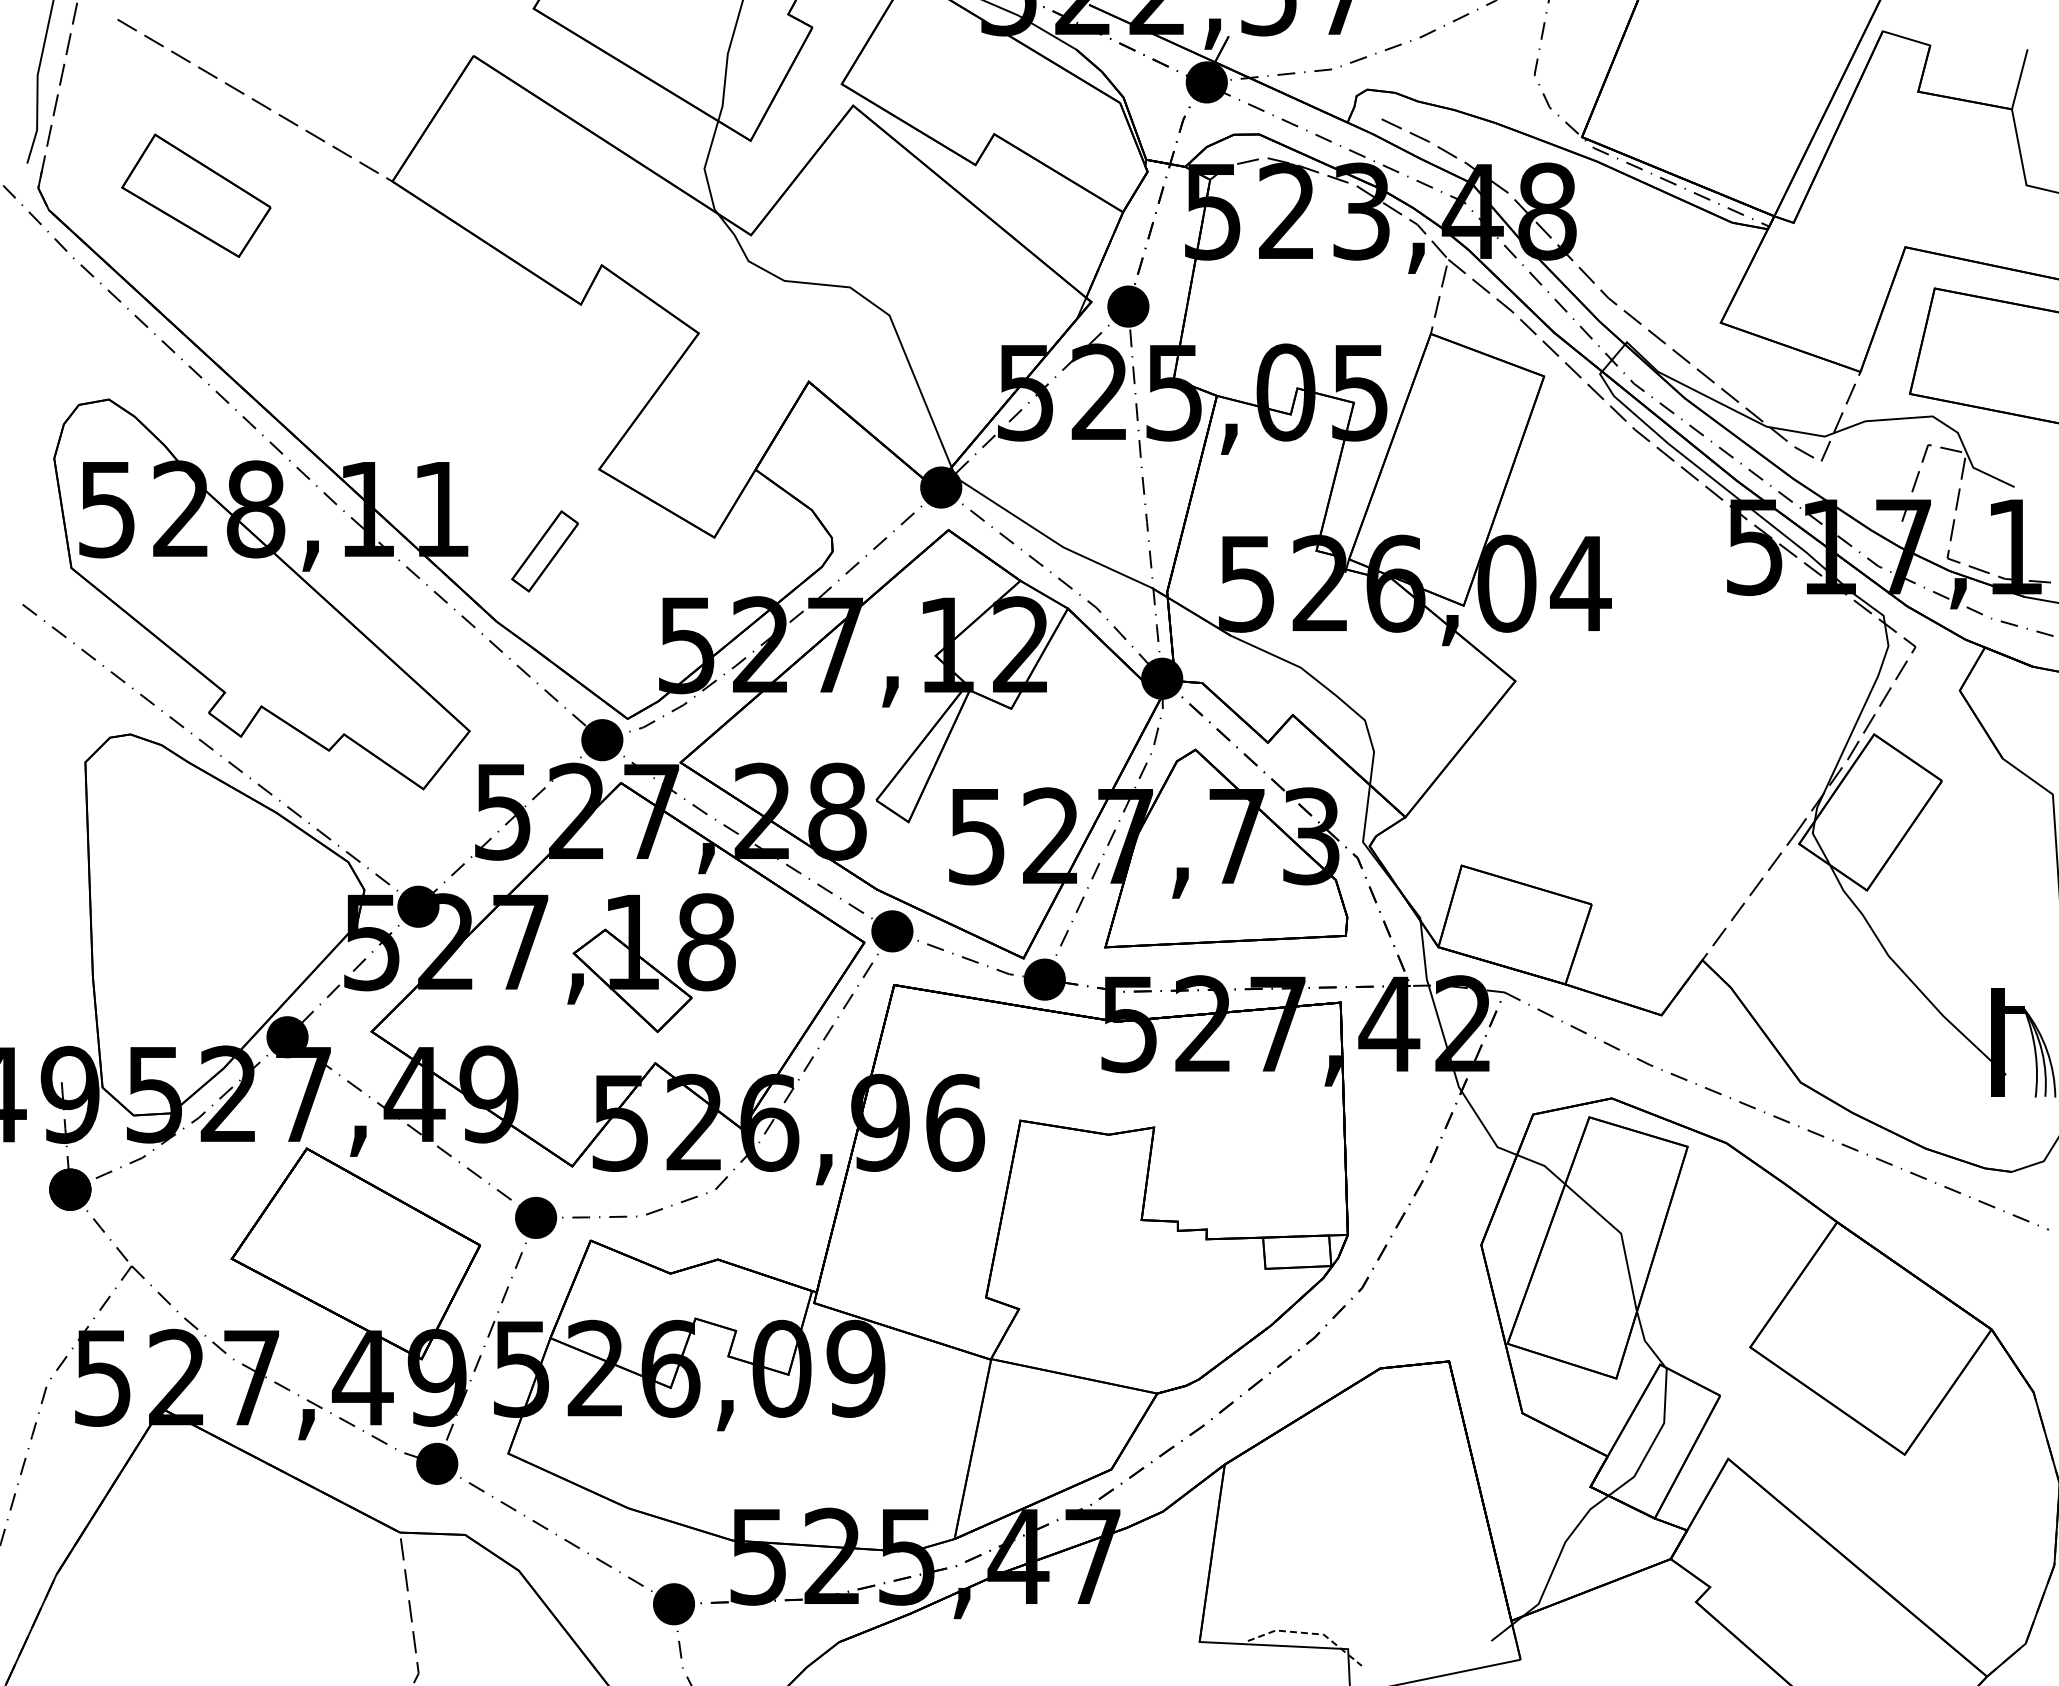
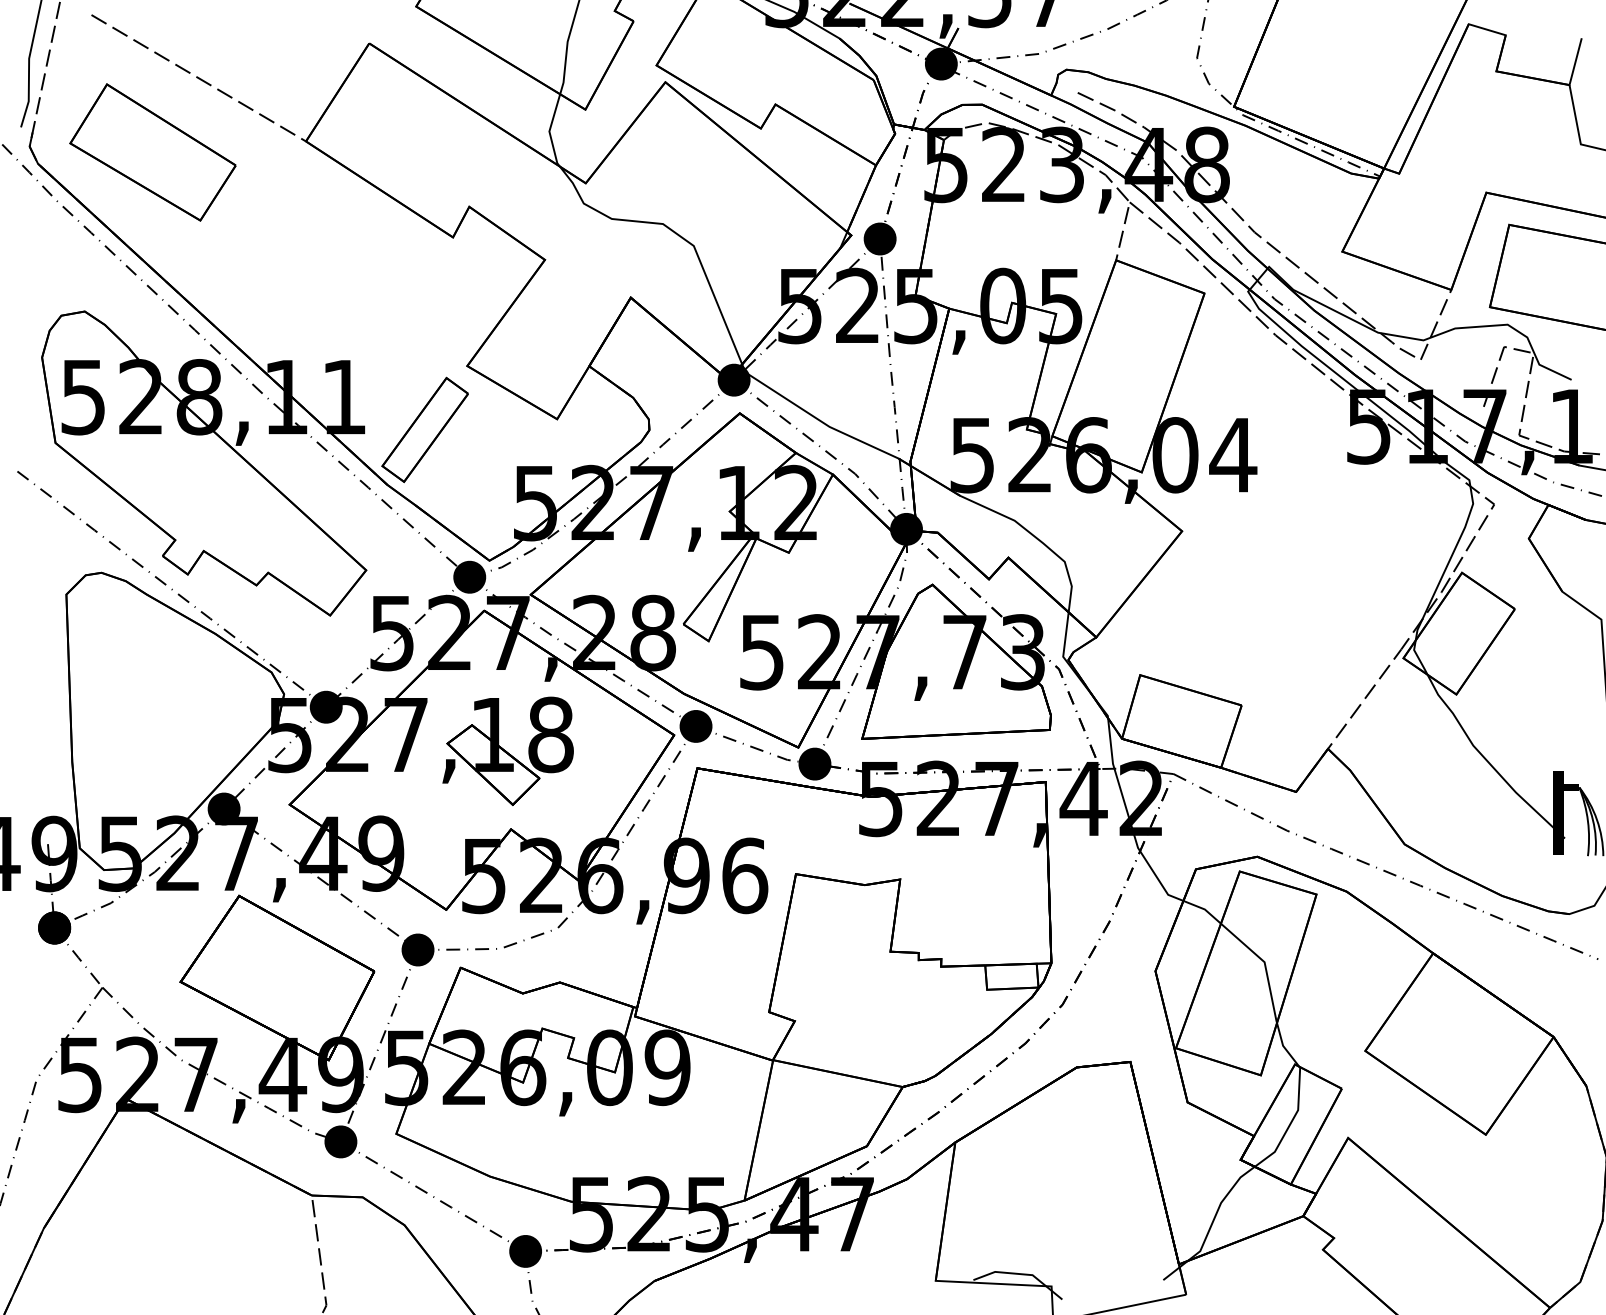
part: (196, 195) -> (153, 152), size x1.43
part: (544, 551) -> (424, 430), size x1.67
line: (1310, 1633) -> (1022, 1274), dashed -> solid

